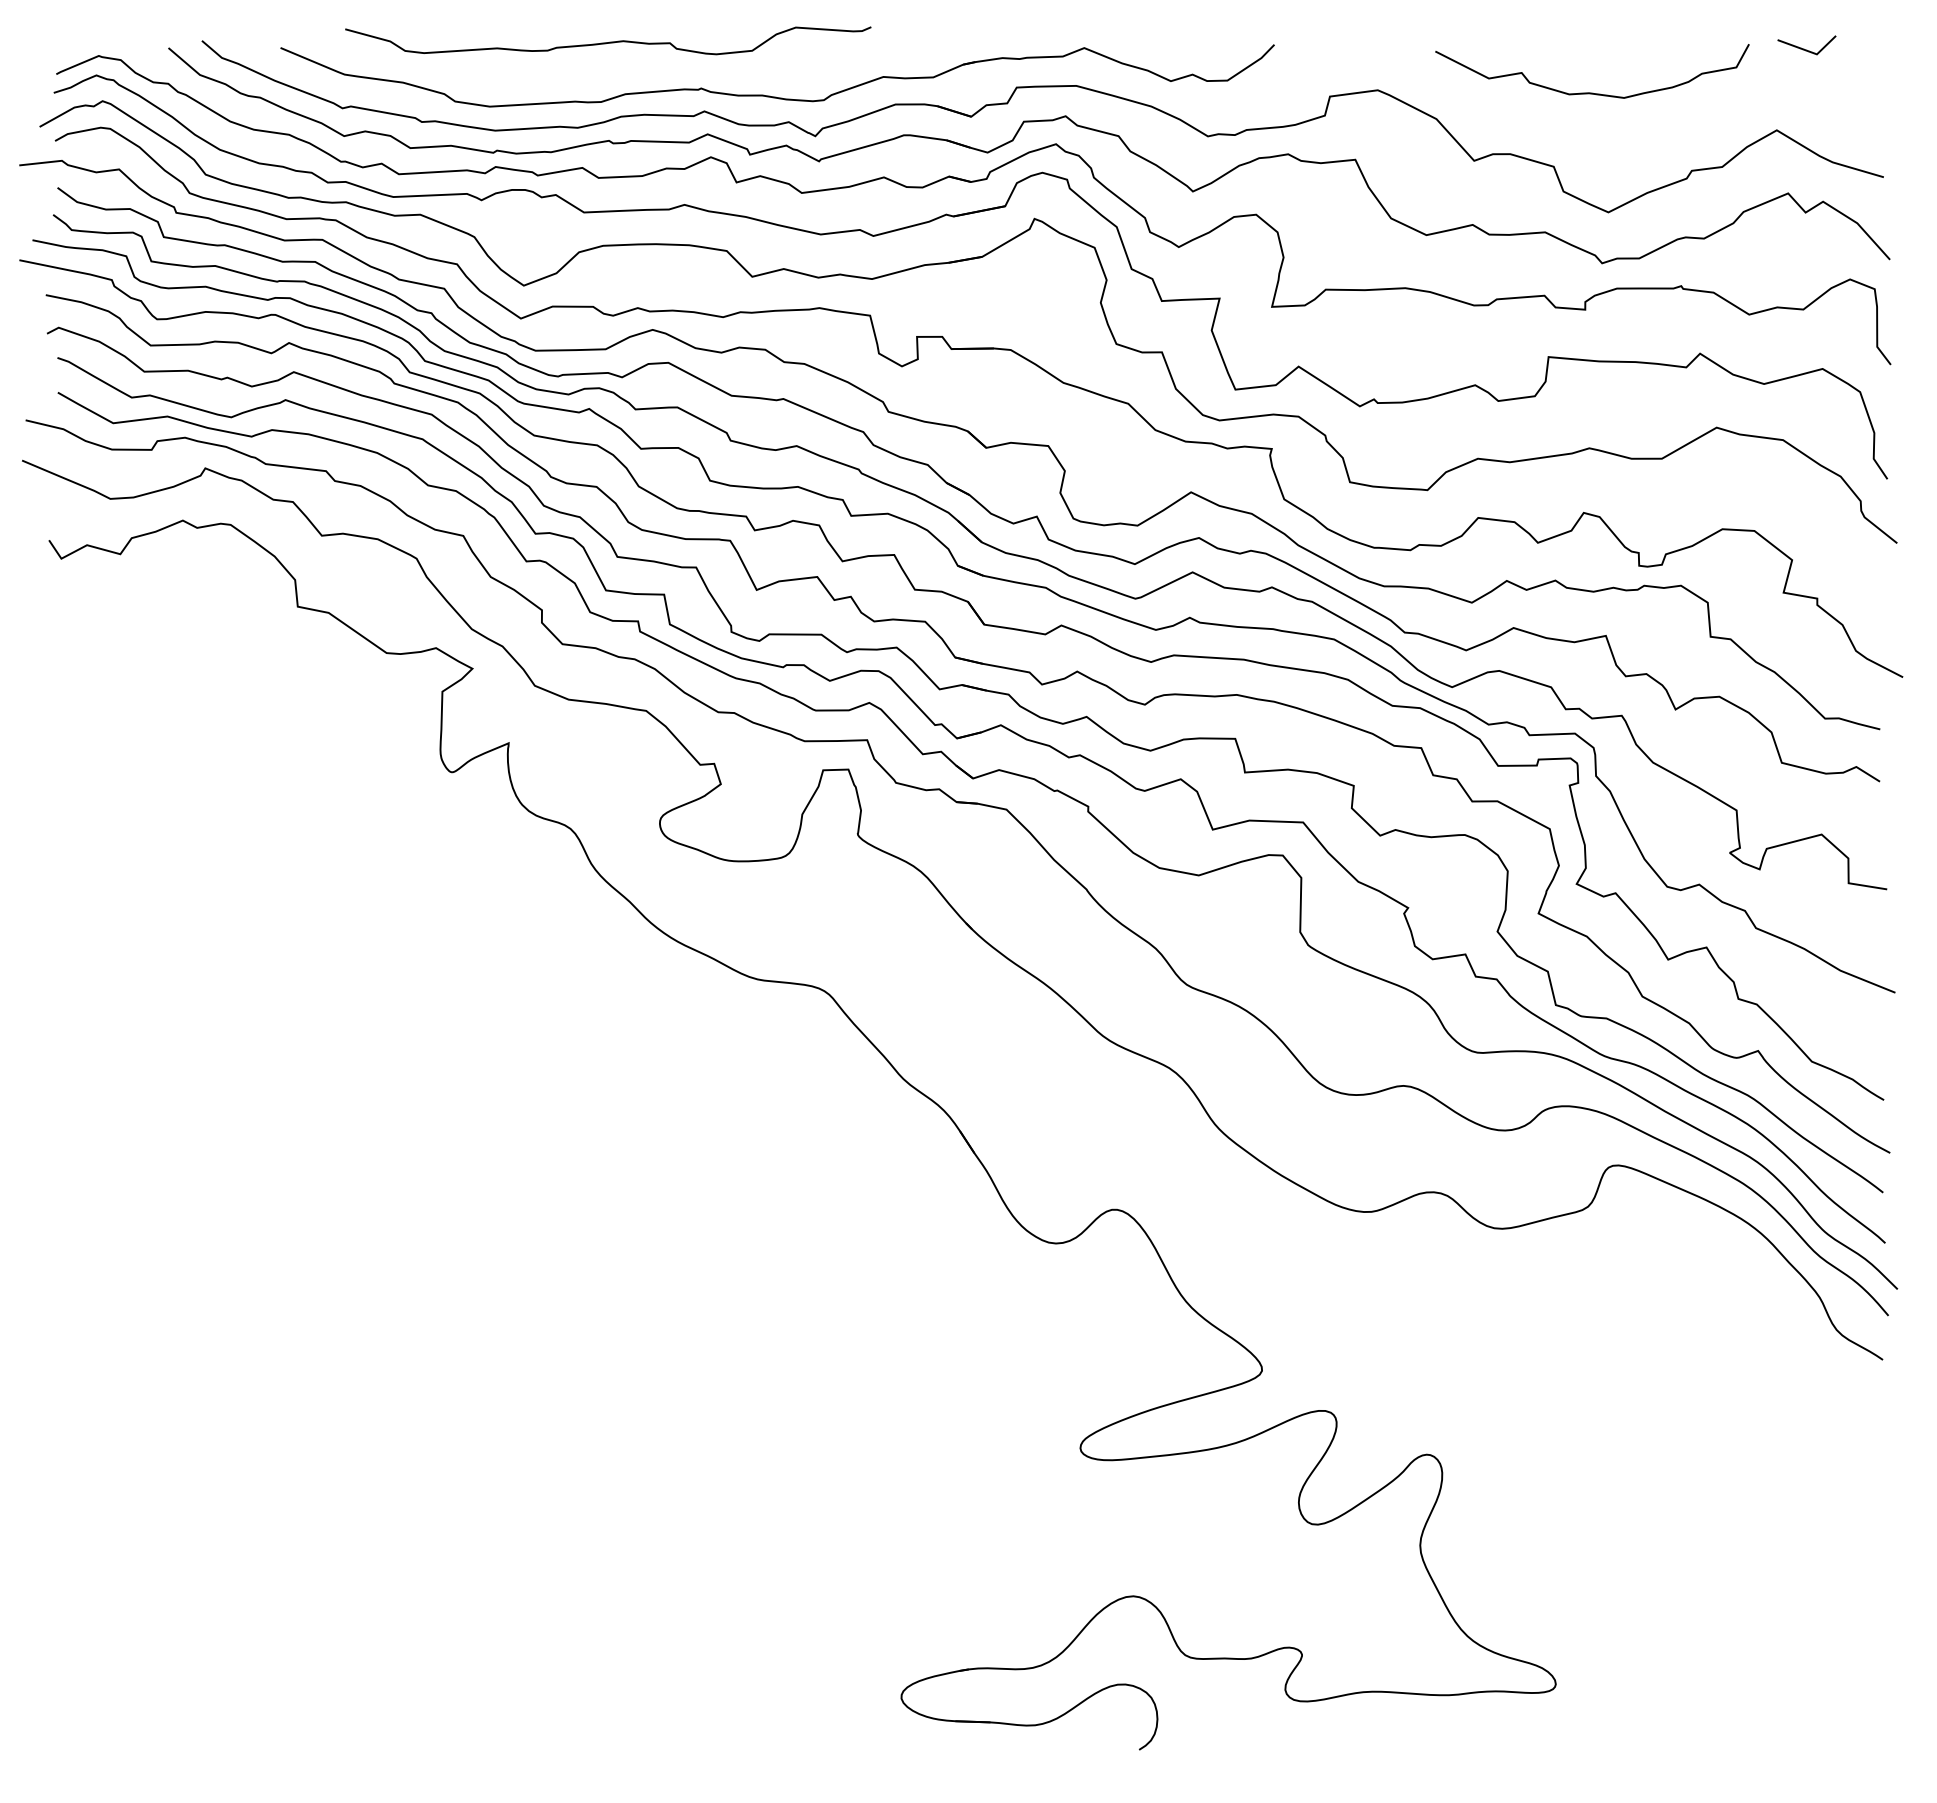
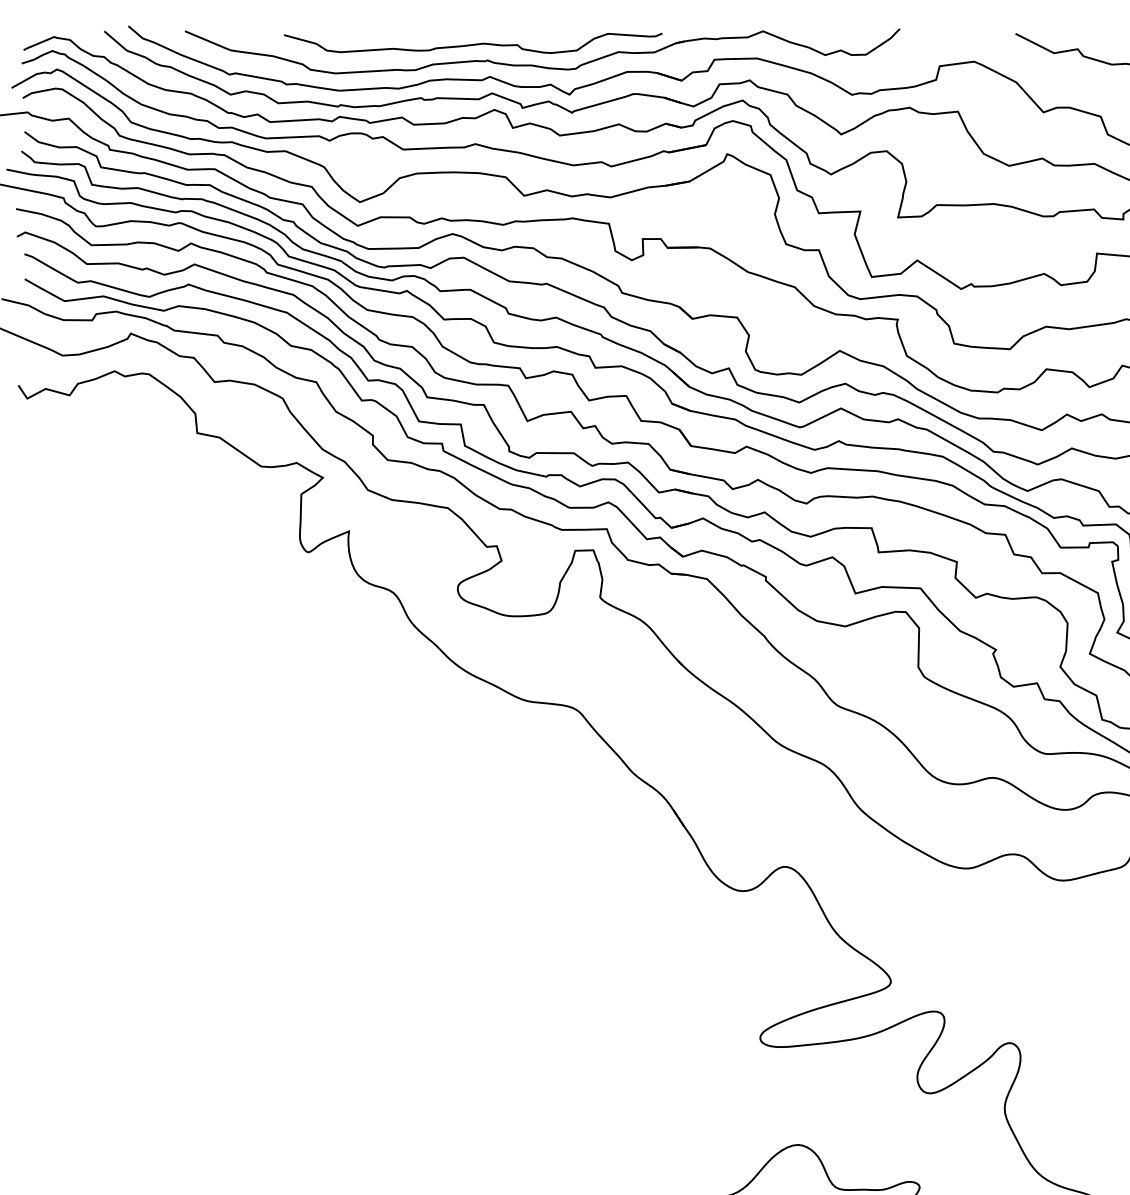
curve: (609, 41) -> (474, 43), moved

